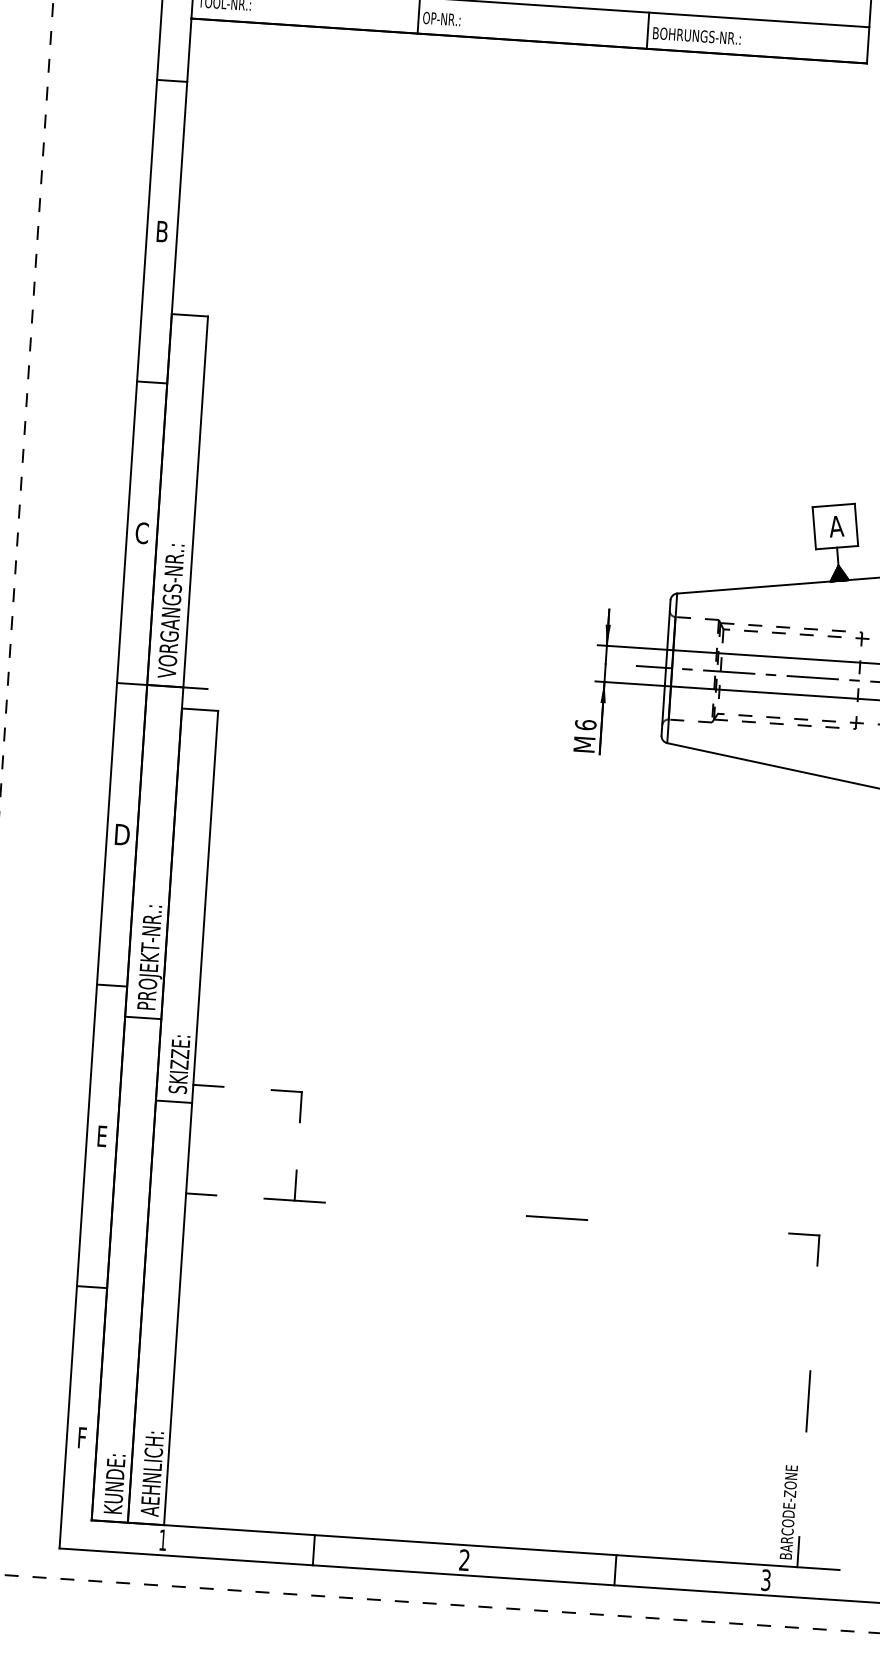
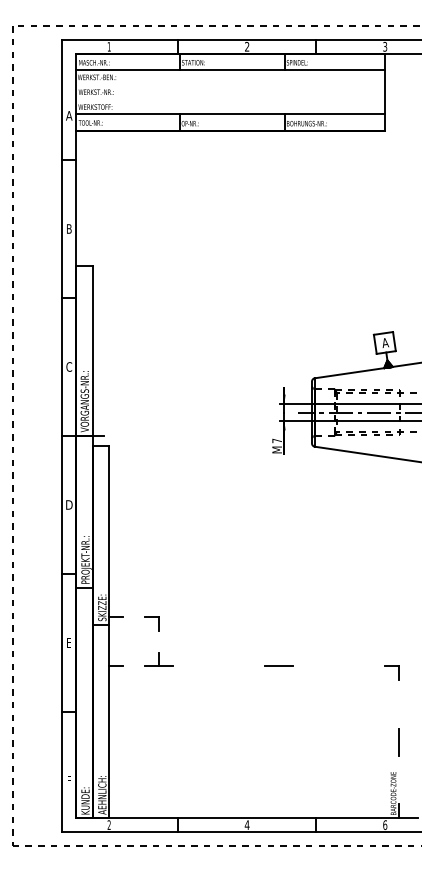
text: (586, 724) -> (277, 440), 6 -> 7
text: (161, 1538) -> (108, 824), 1 -> 2
text: (463, 1558) -> (246, 824), 2 -> 4
text: (766, 1581) -> (385, 825), 3 -> 6

